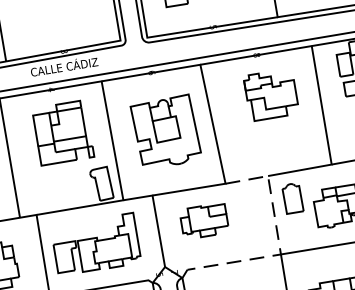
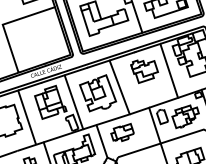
line: (278, 239) -> (158, 136), dashed -> solid

